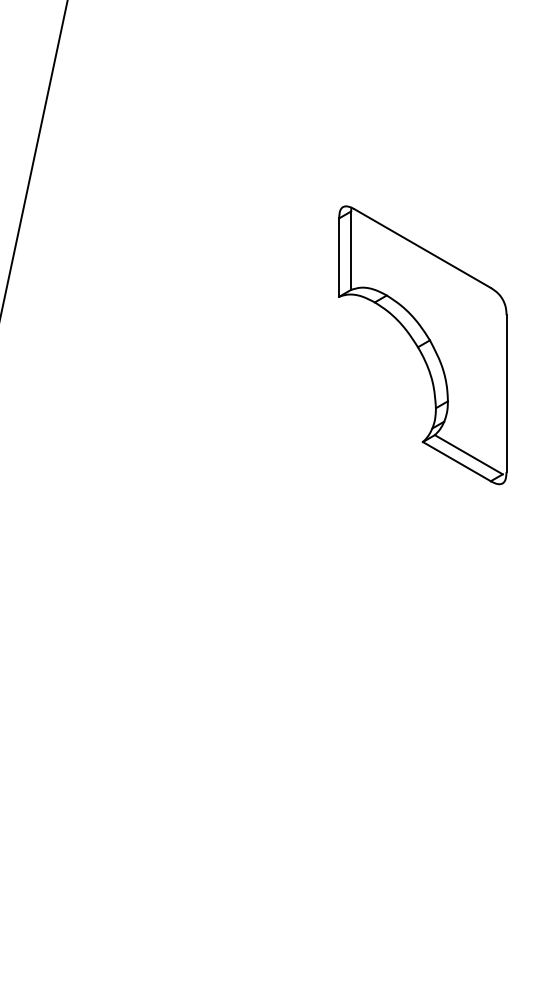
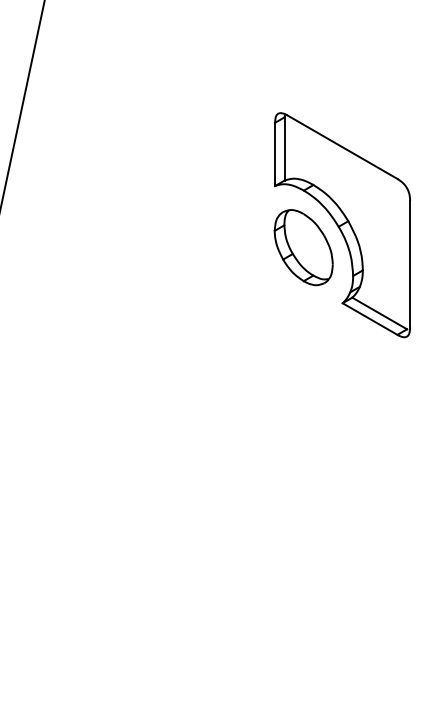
part: (374, 372) -> (303, 247), added

